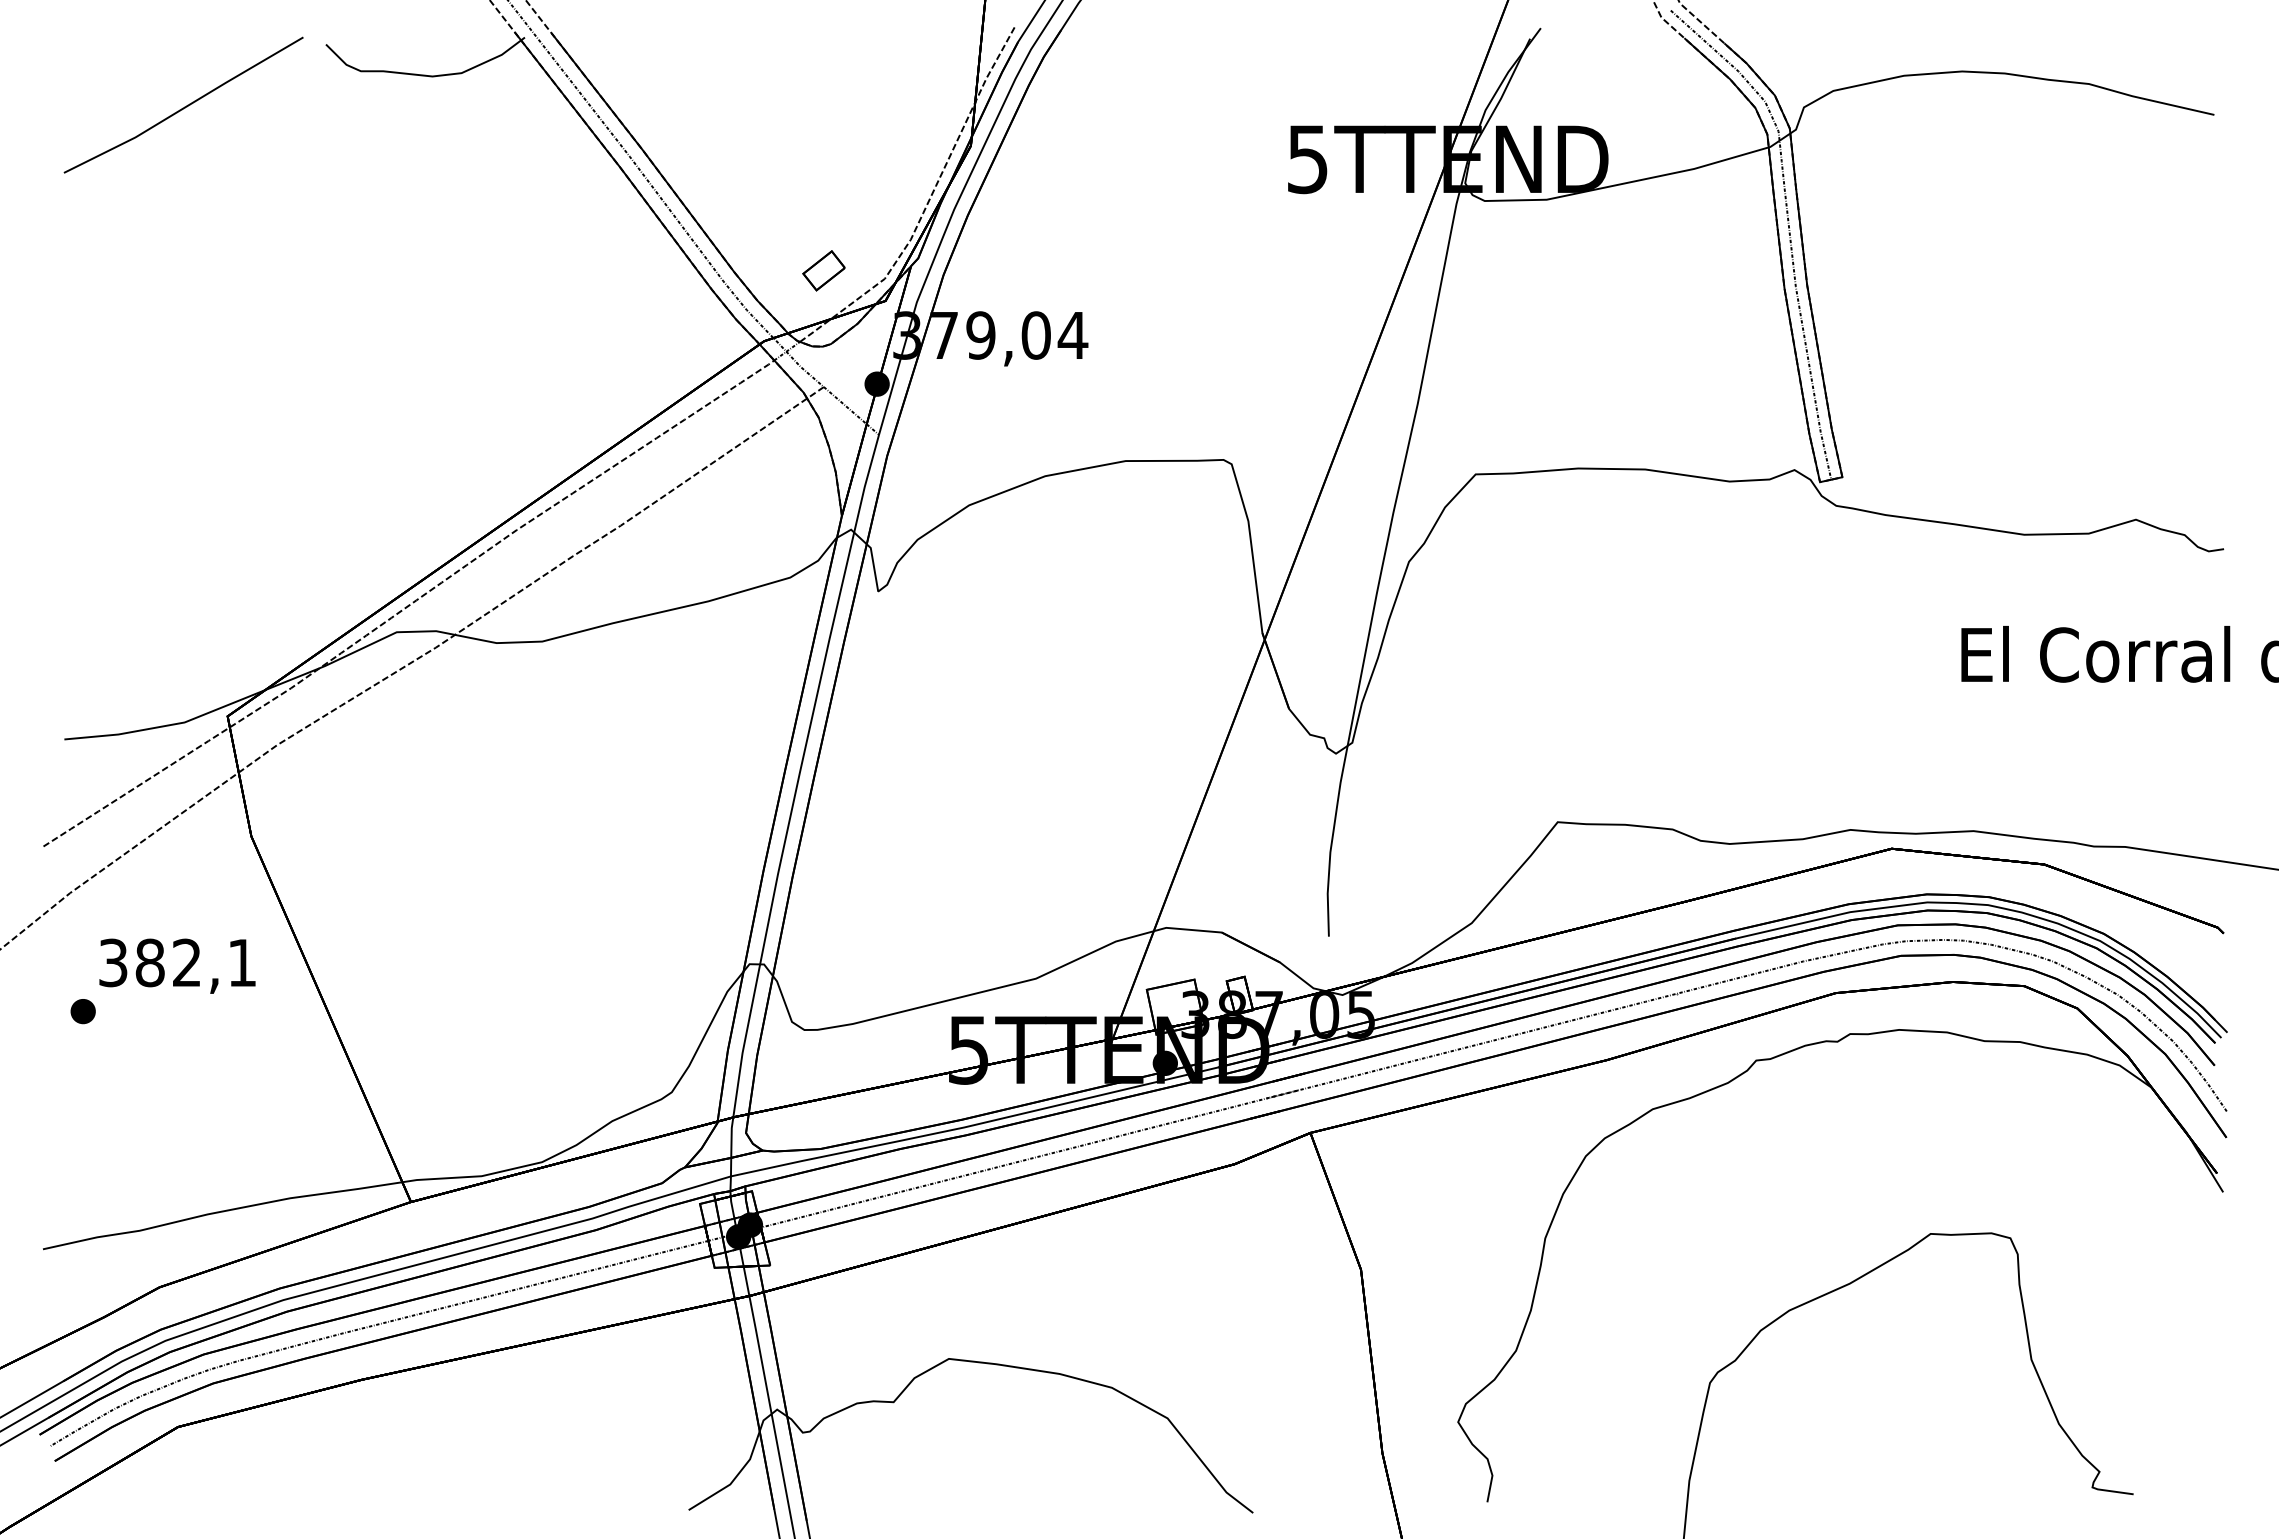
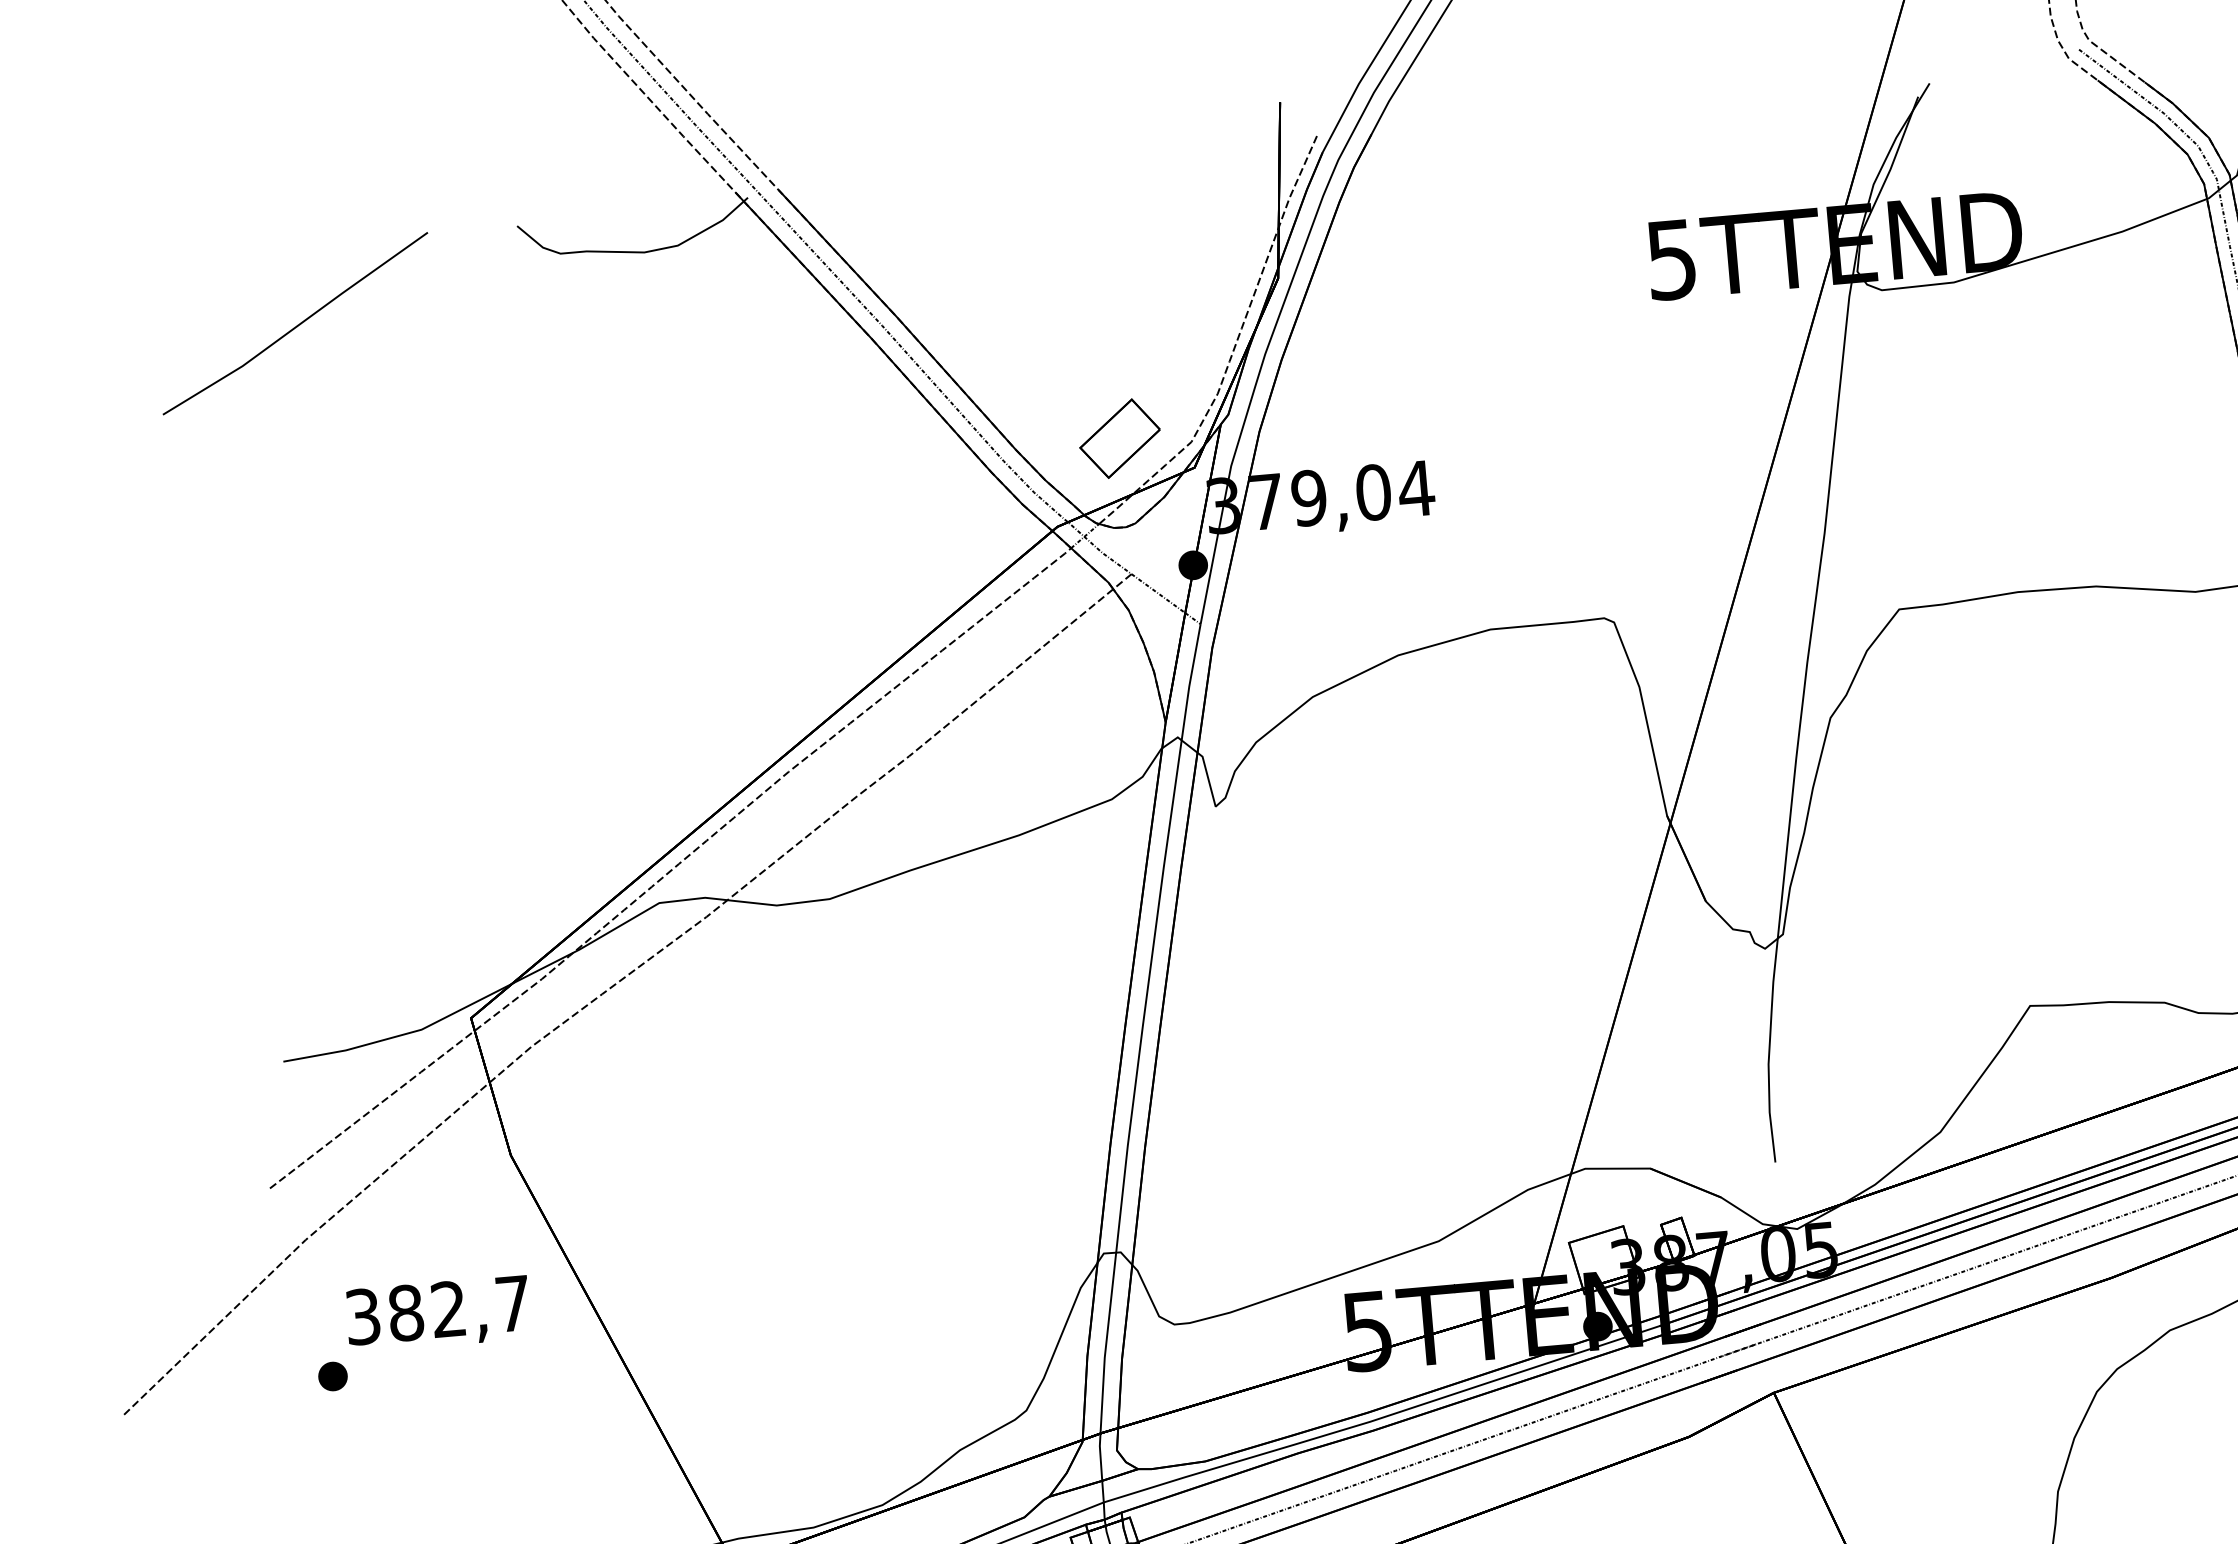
line: (184, 106) -> (296, 325), moved
part: (823, 270) -> (1119, 438), size x1.67
text: (241, 962) -> (512, 1303), 382,1 -> 382,7

